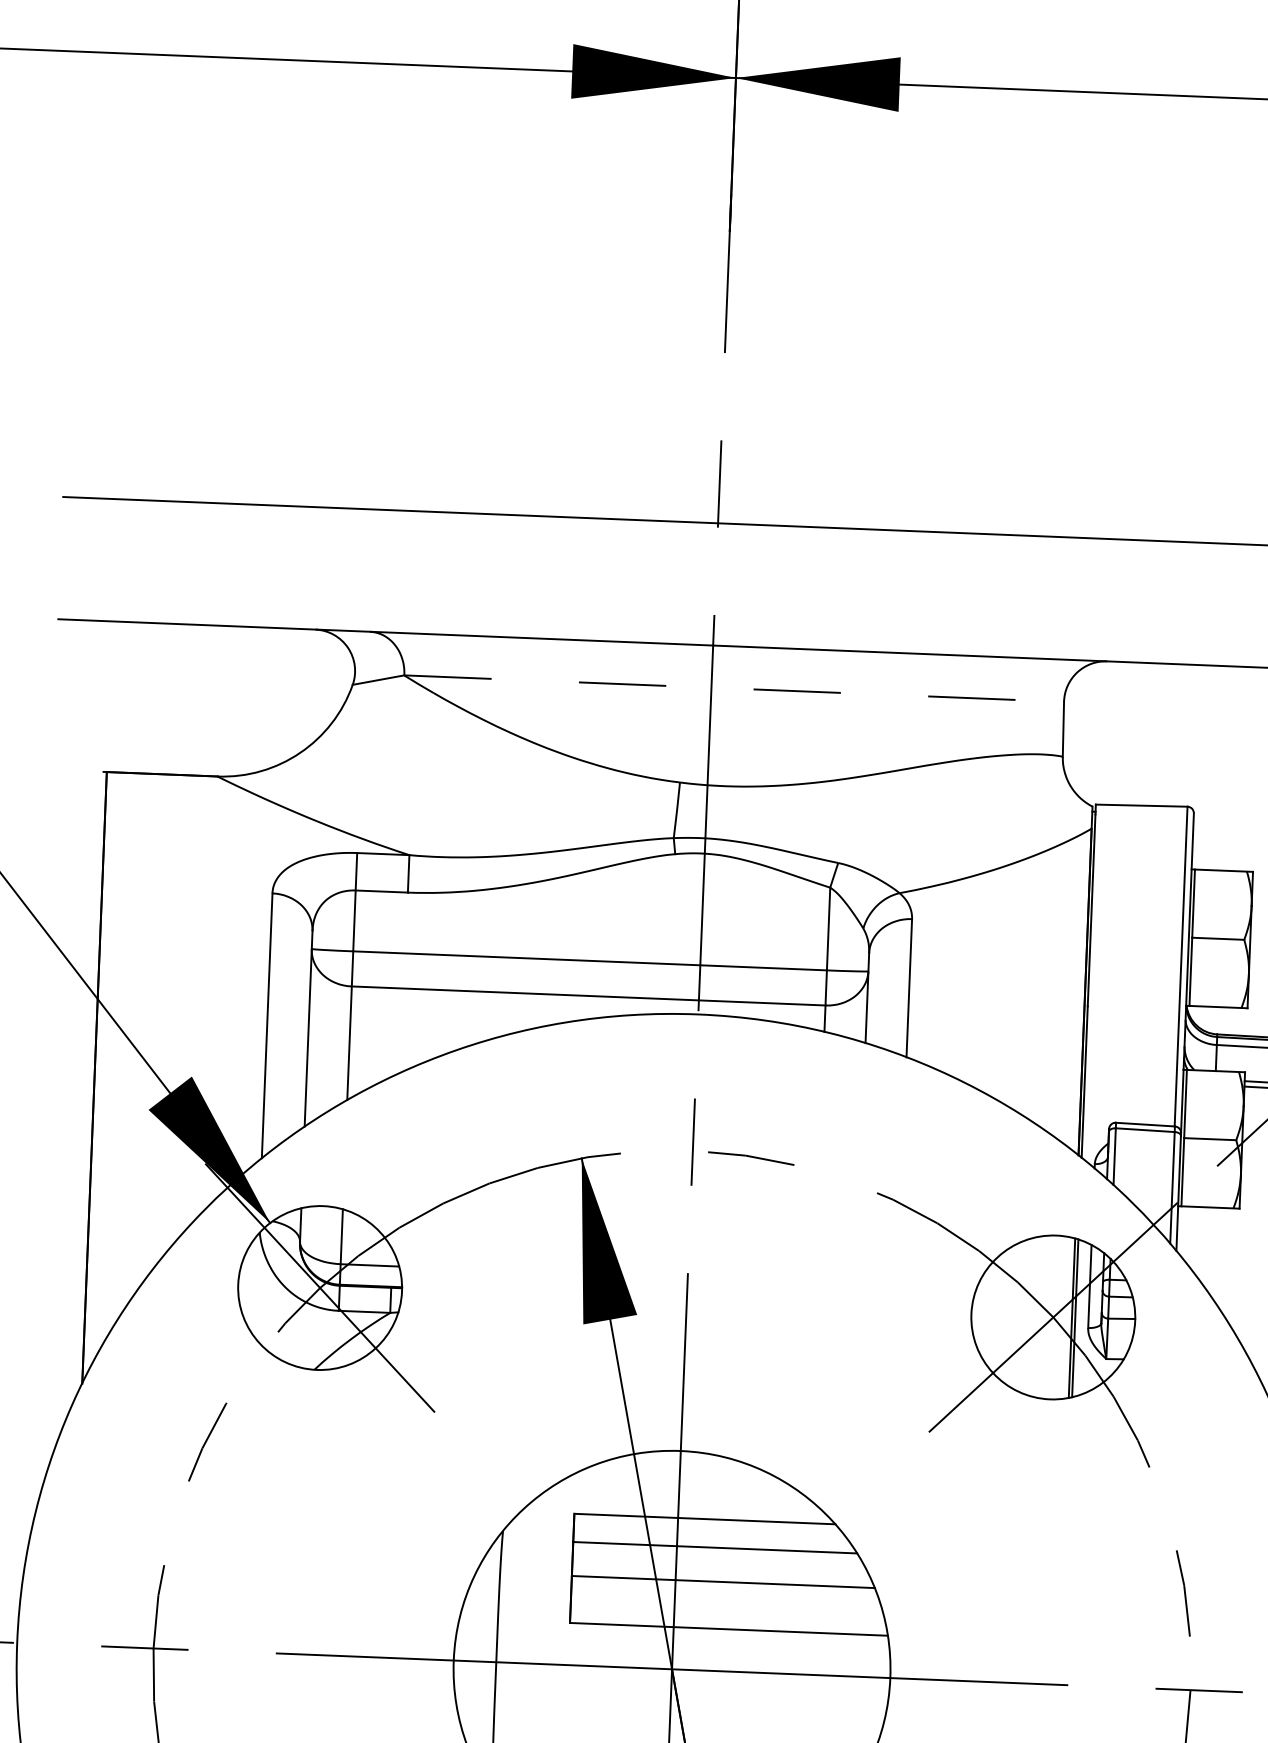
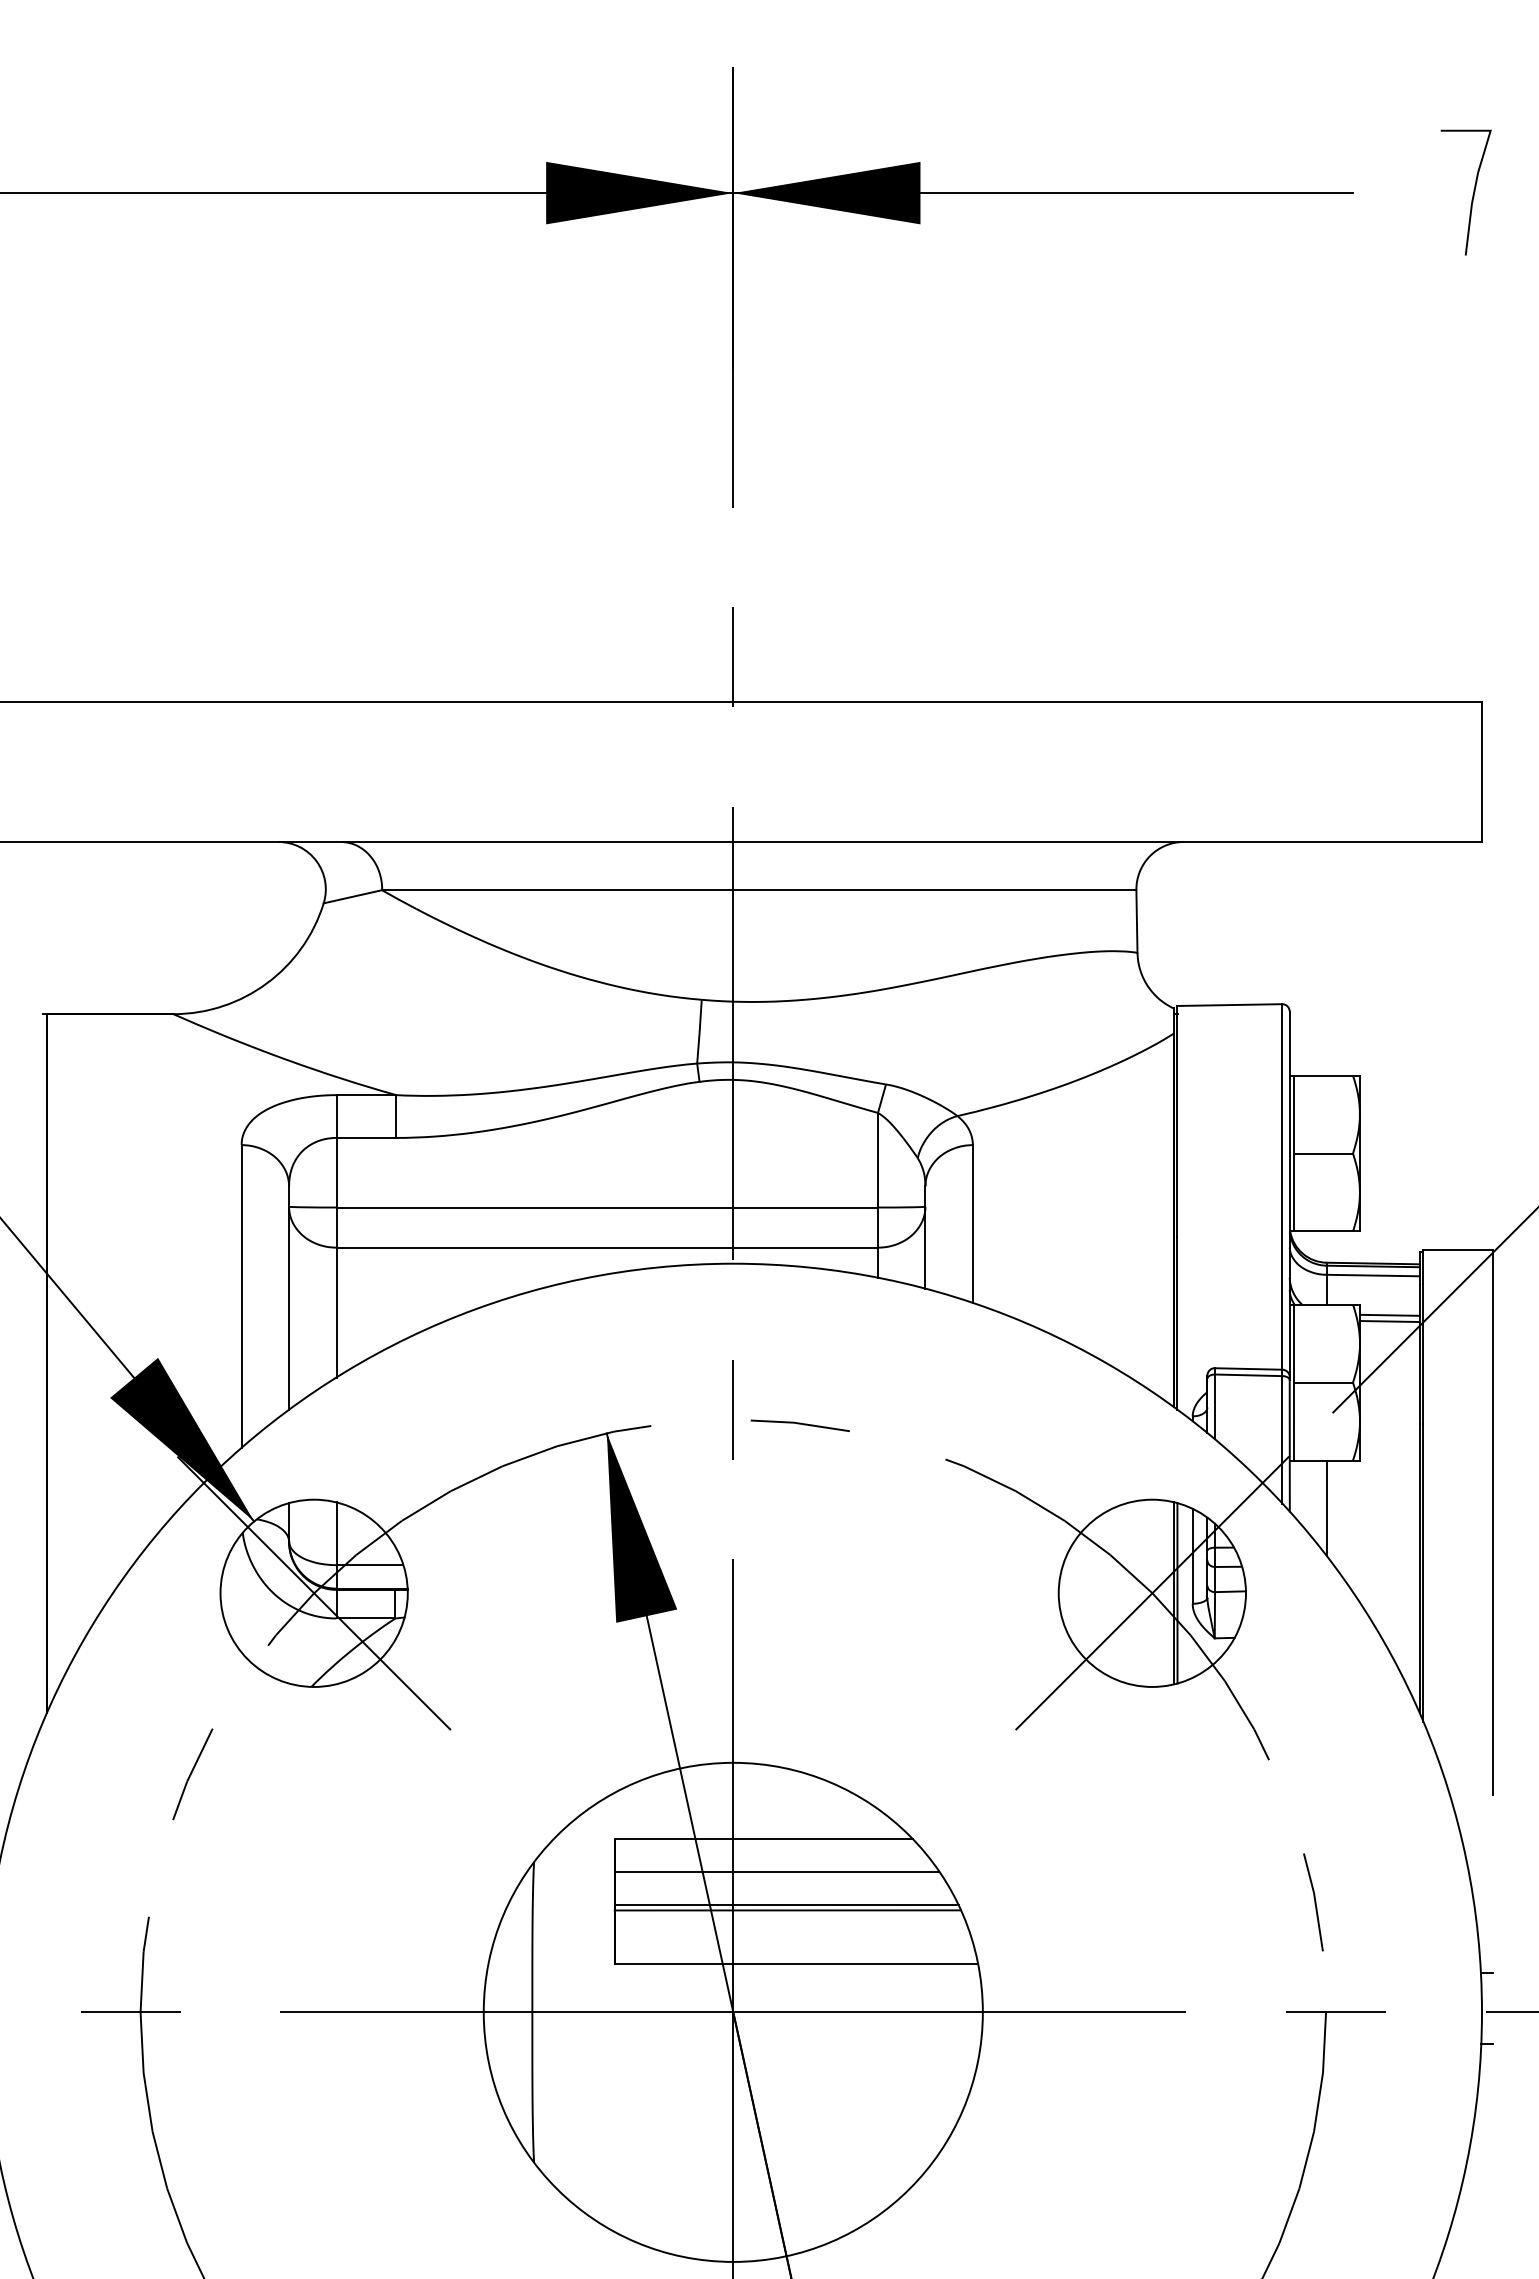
line: (734, 688) -> (759, 890), dashed -> solid
line: (1208, 1248) -> (1326, 1507), added
line: (722, 1577) -> (786, 1905), added

